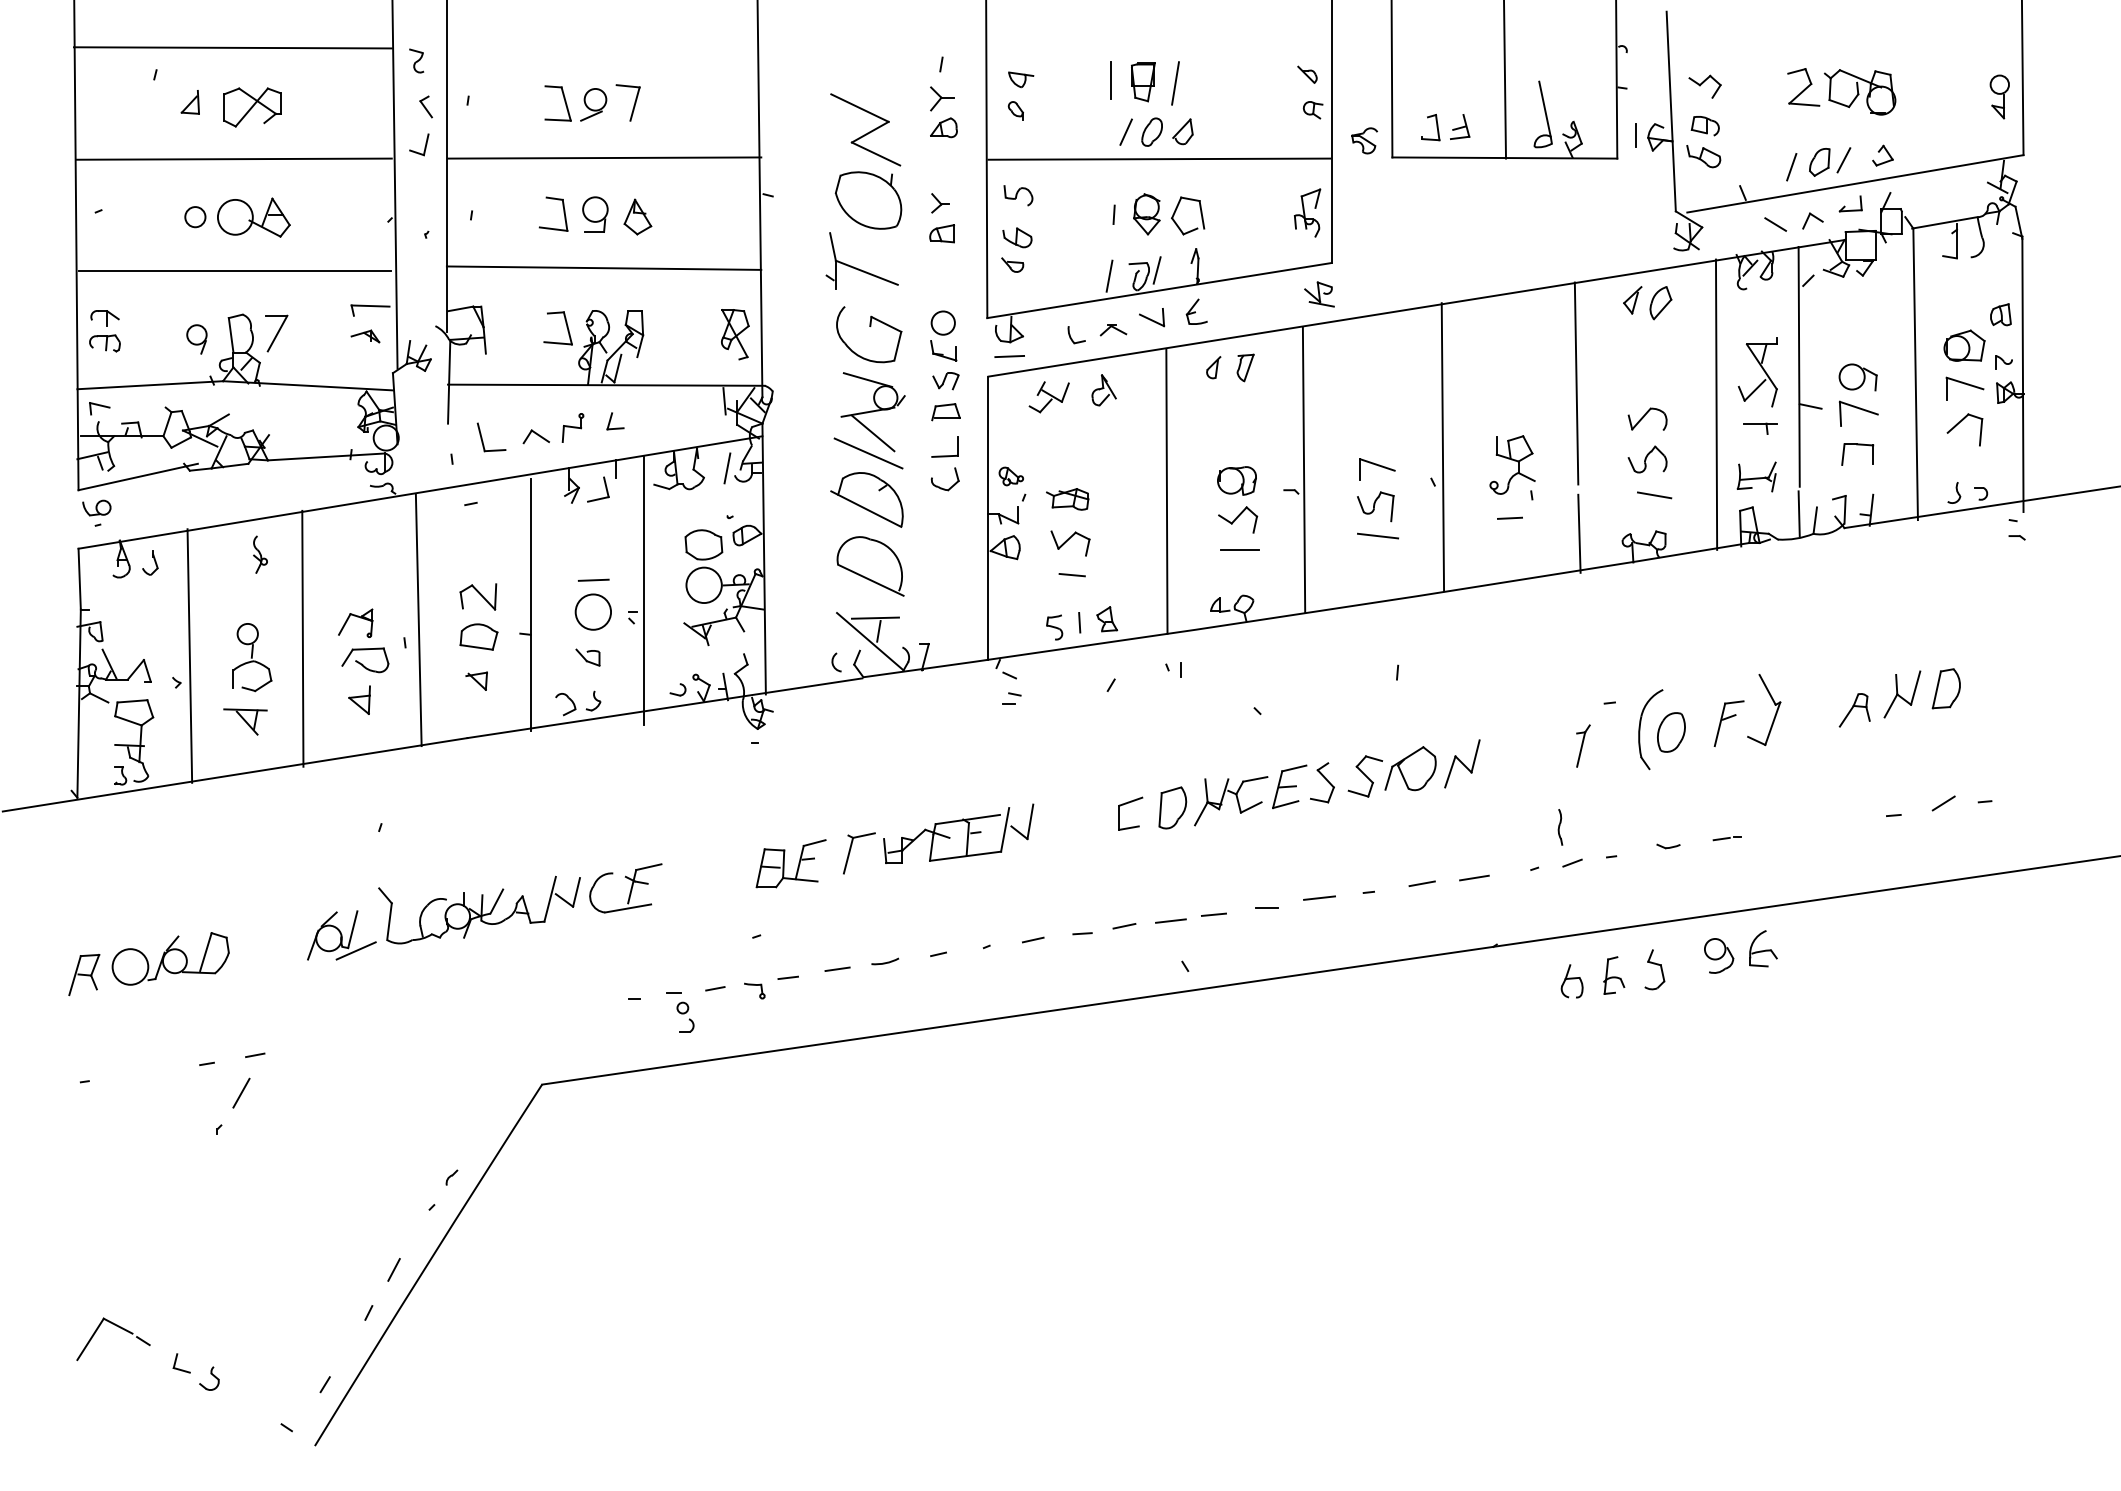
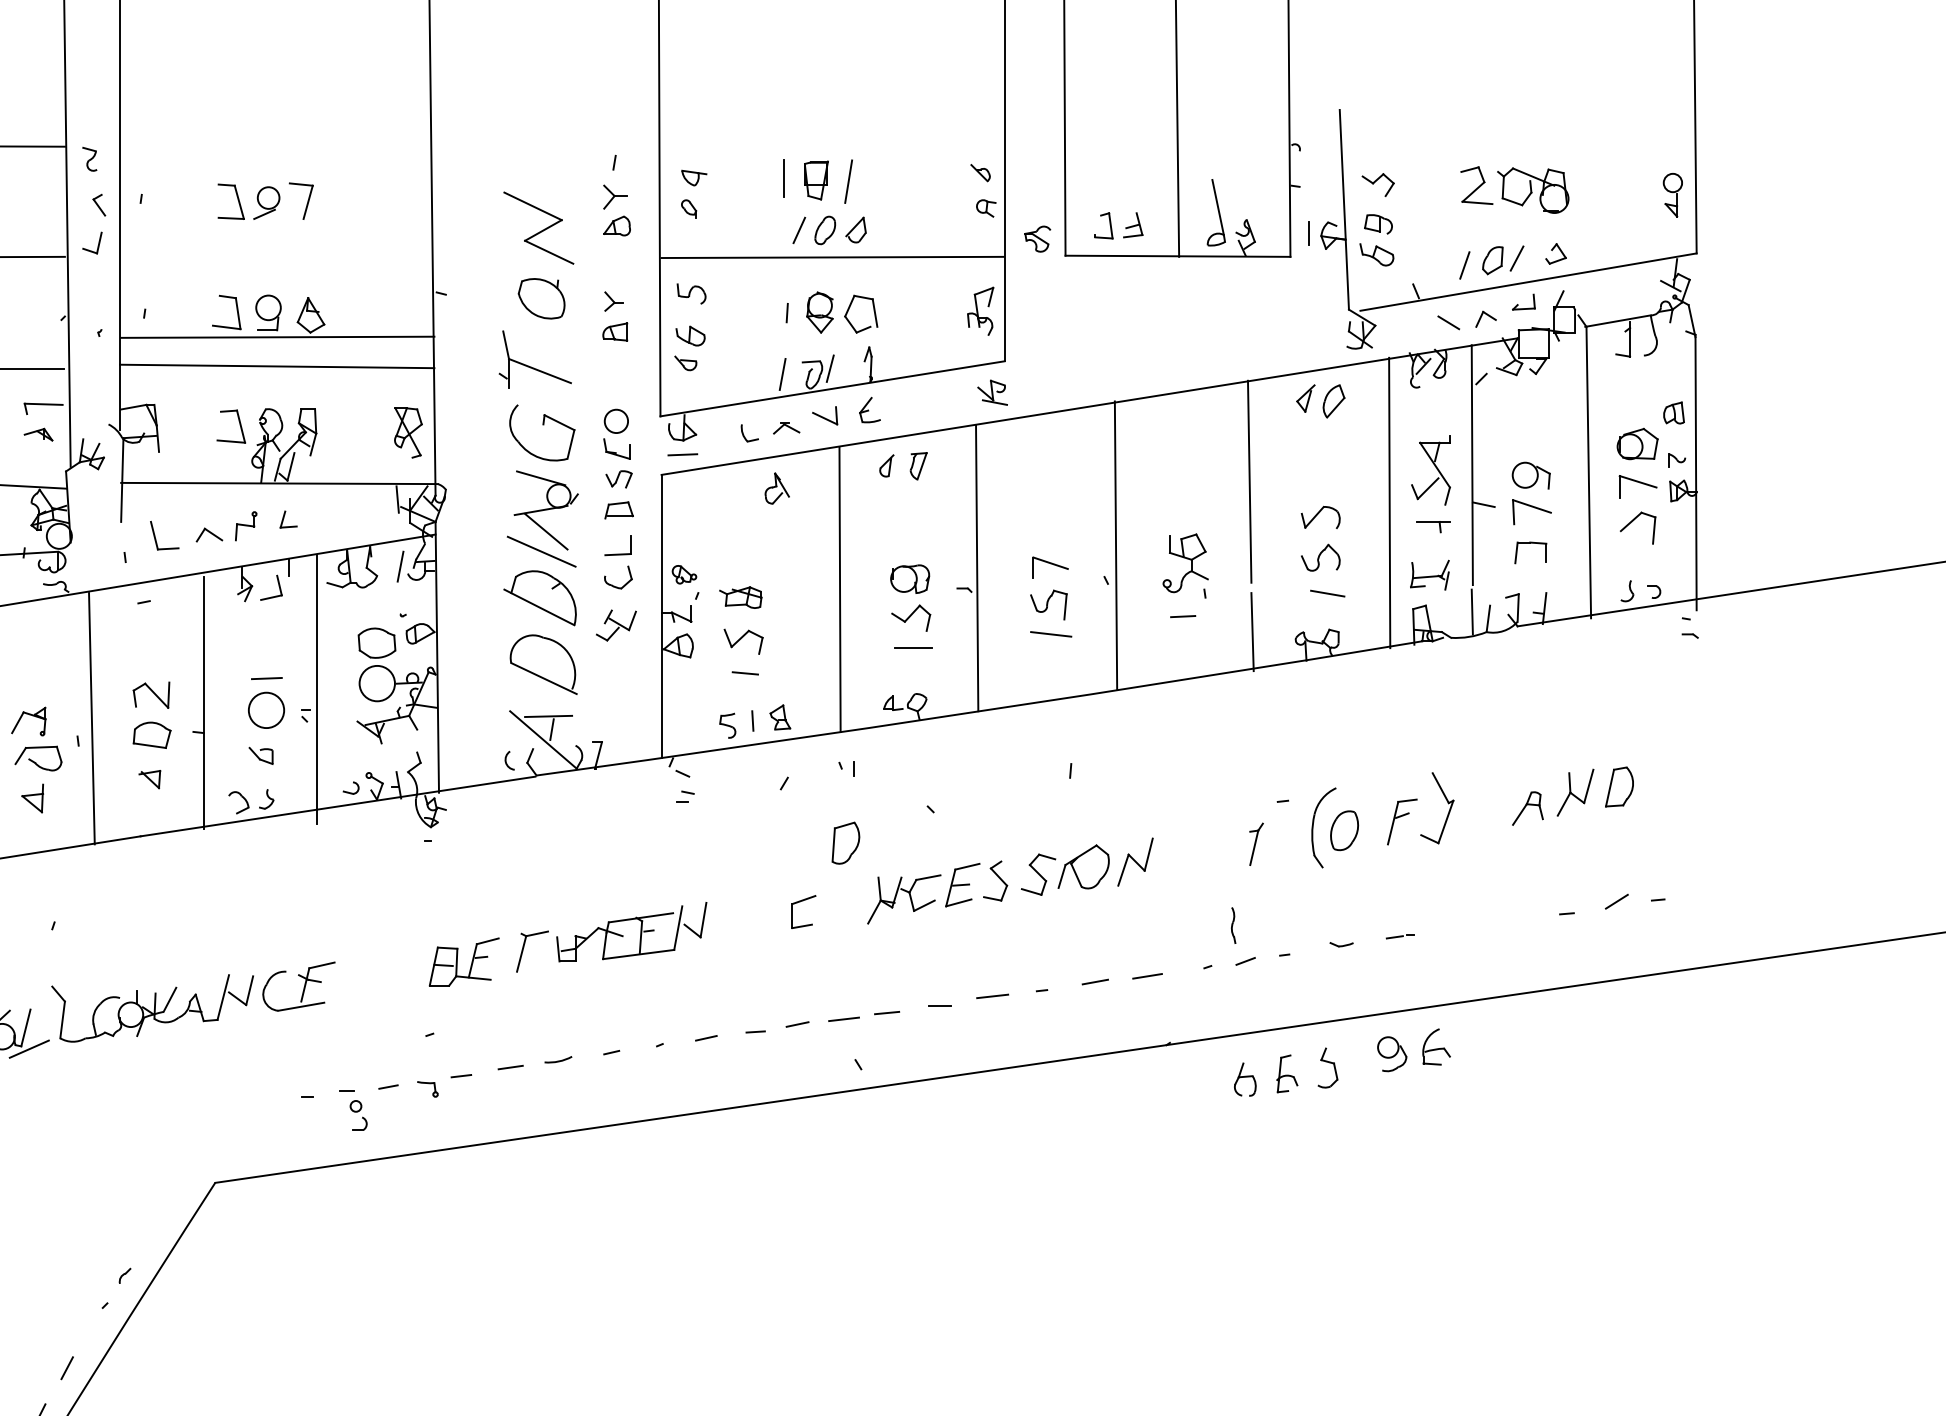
line: (604, 157) -> (277, 336), moved
part: (868, 200) -> (541, 298), size x0.7
part: (1048, 397) -> (615, 625), moved
part: (1172, 807) -> (845, 842), moved

